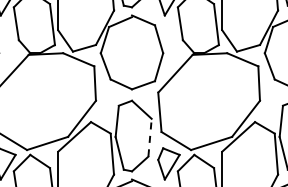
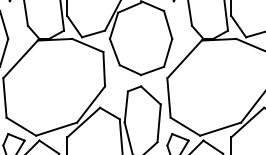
line: (150, 137) -> (159, 123), dashed -> solid

